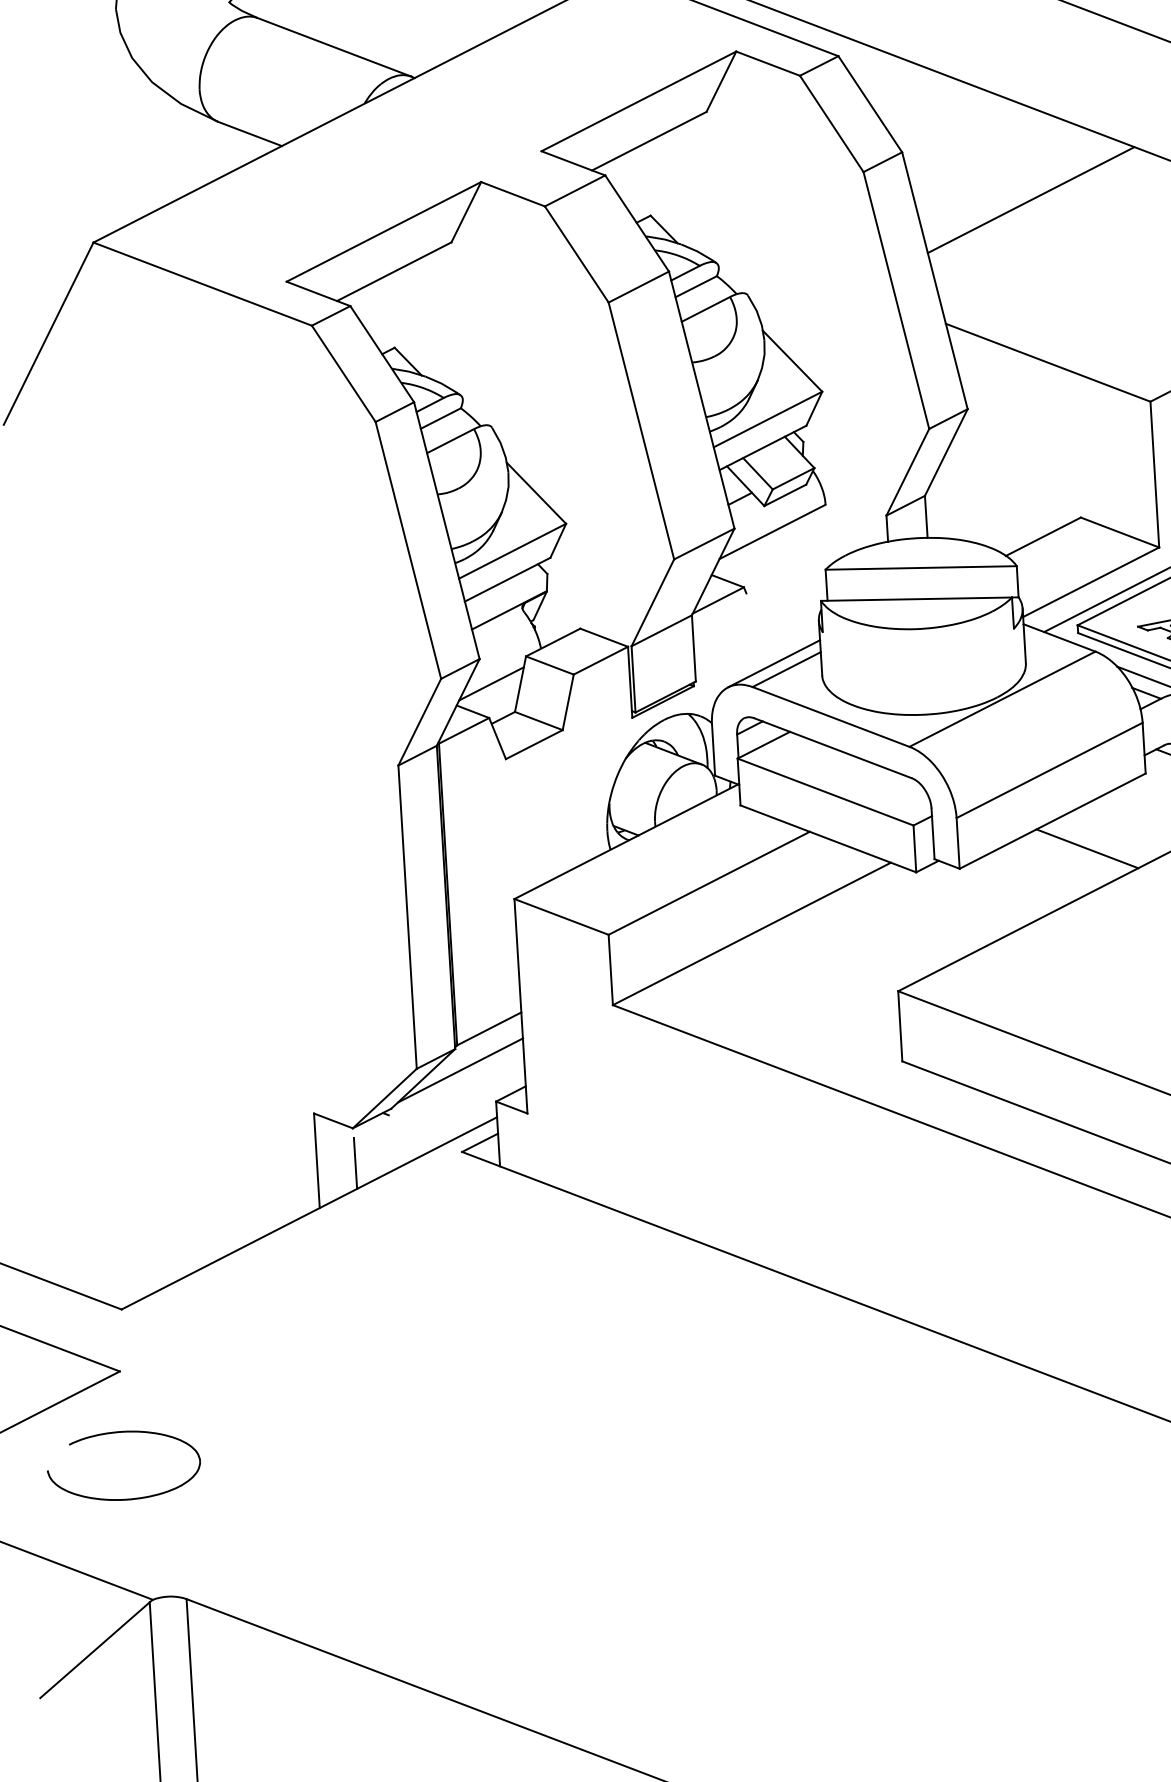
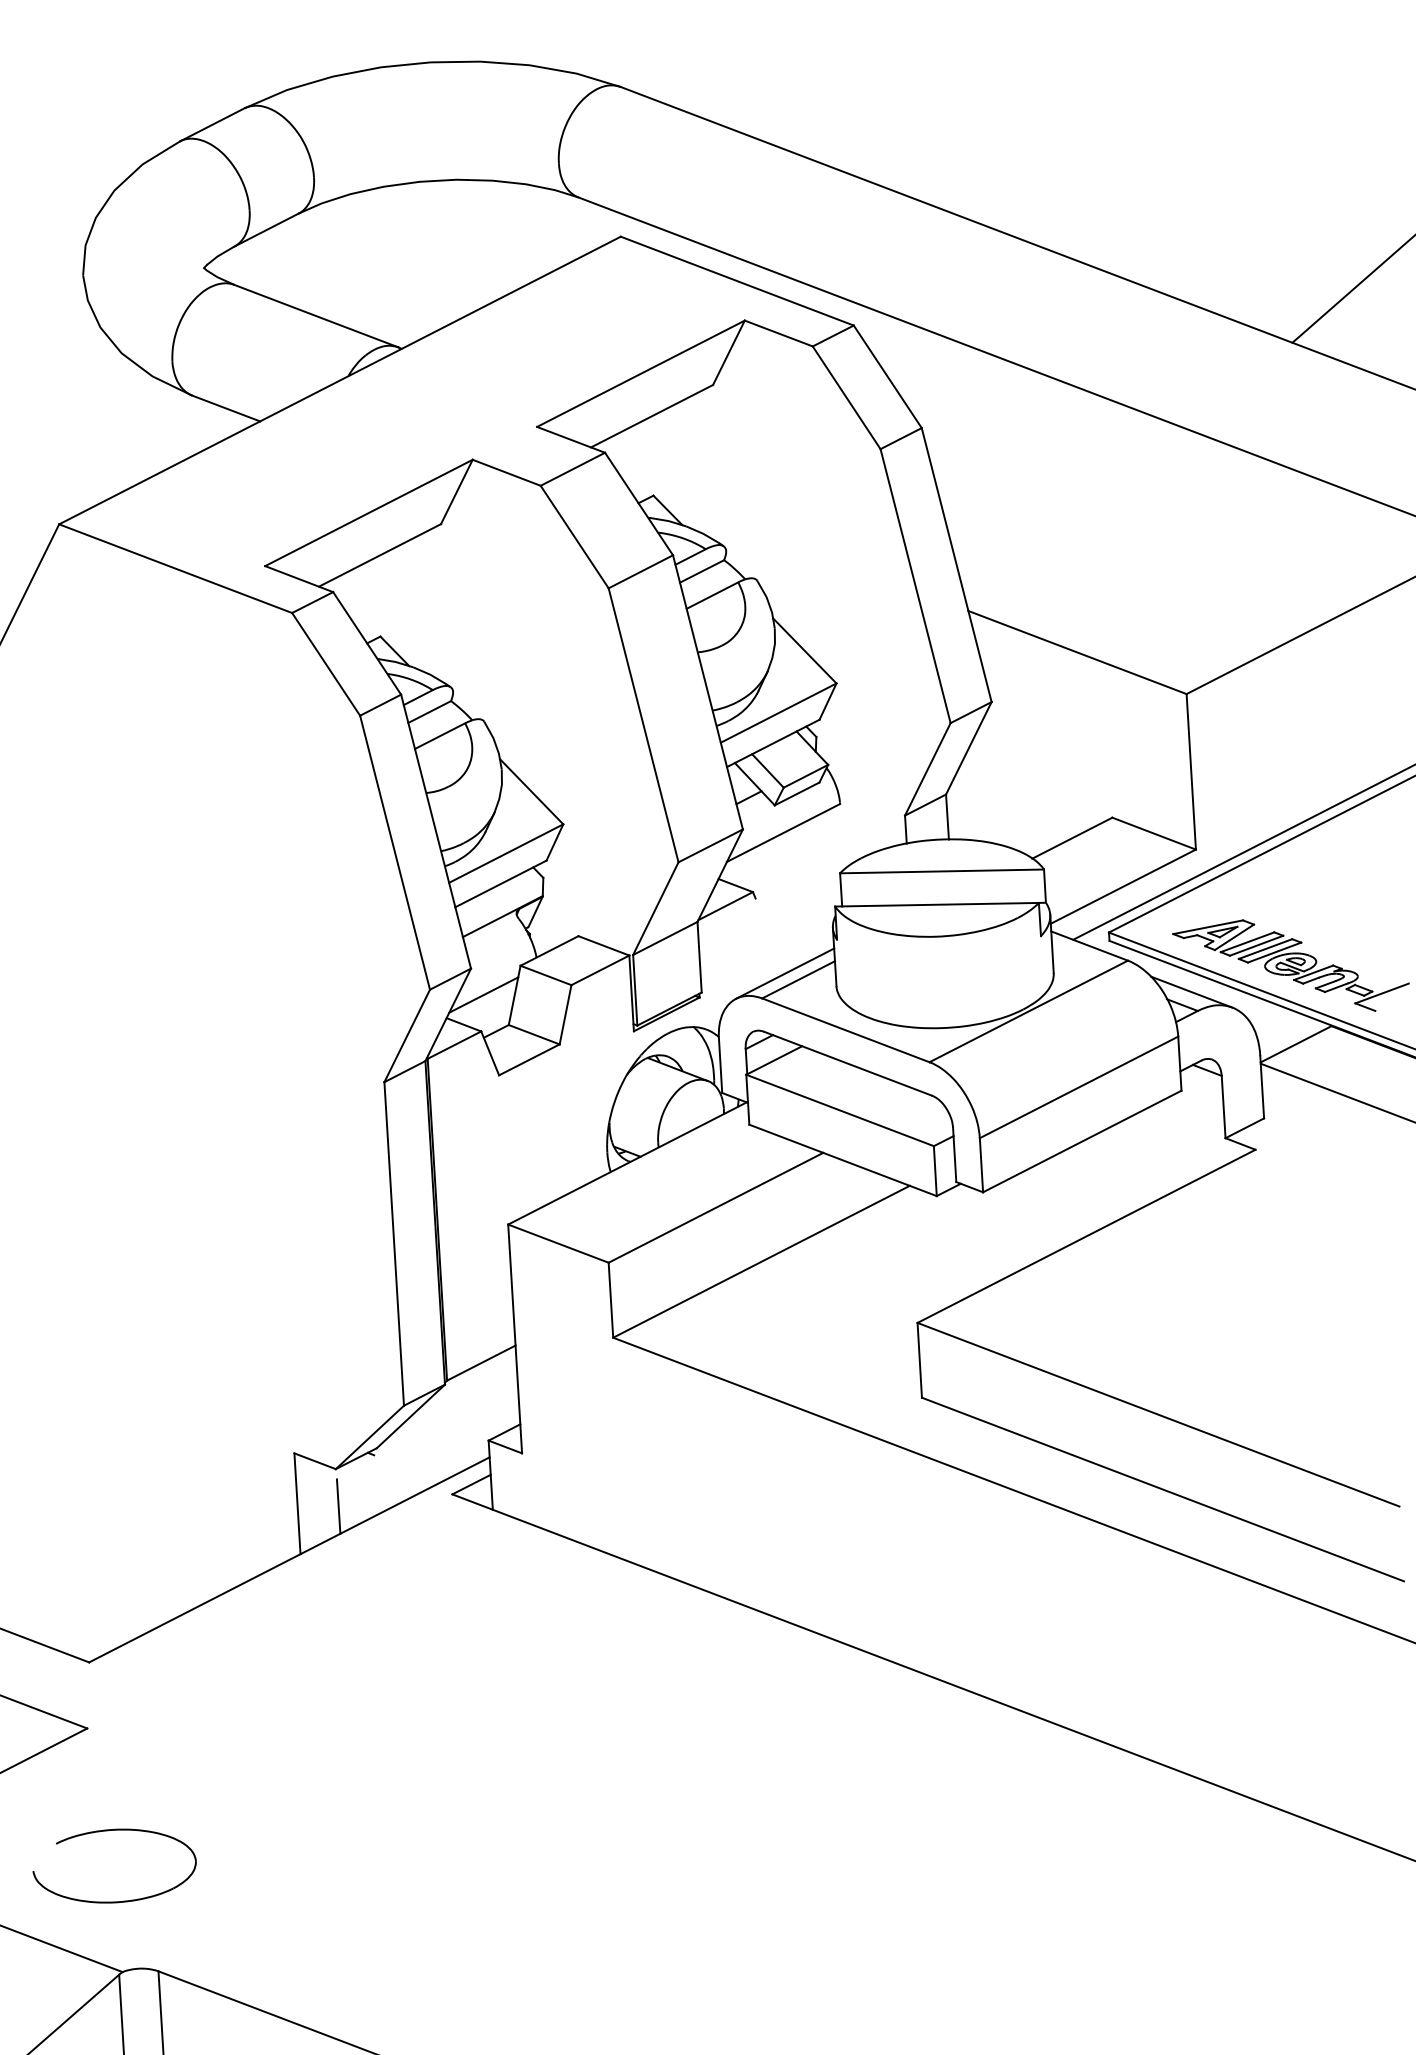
line: (1031, 199) -> (1059, 478), removed
line: (1087, 848) -> (1119, 1170), removed
line: (460, 1070) -> (450, 1407), removed
part: (118, 1433) -> (108, 1831), moved

